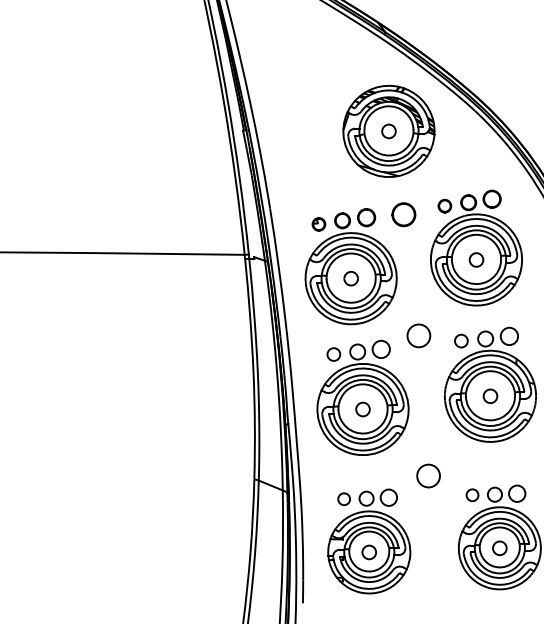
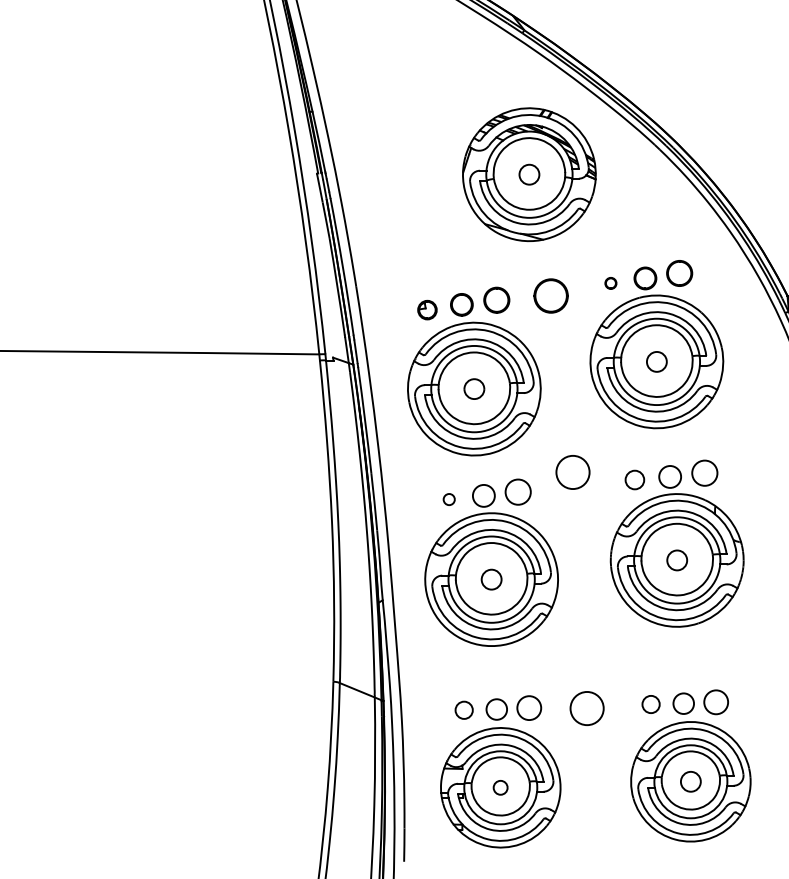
part: (444, 205) -> (610, 282), size x0.6
circle: (333, 354) -> (448, 499), size x0.6
circle: (428, 475) -> (586, 707), moved
circle: (368, 552) -> (499, 787), size x0.7

